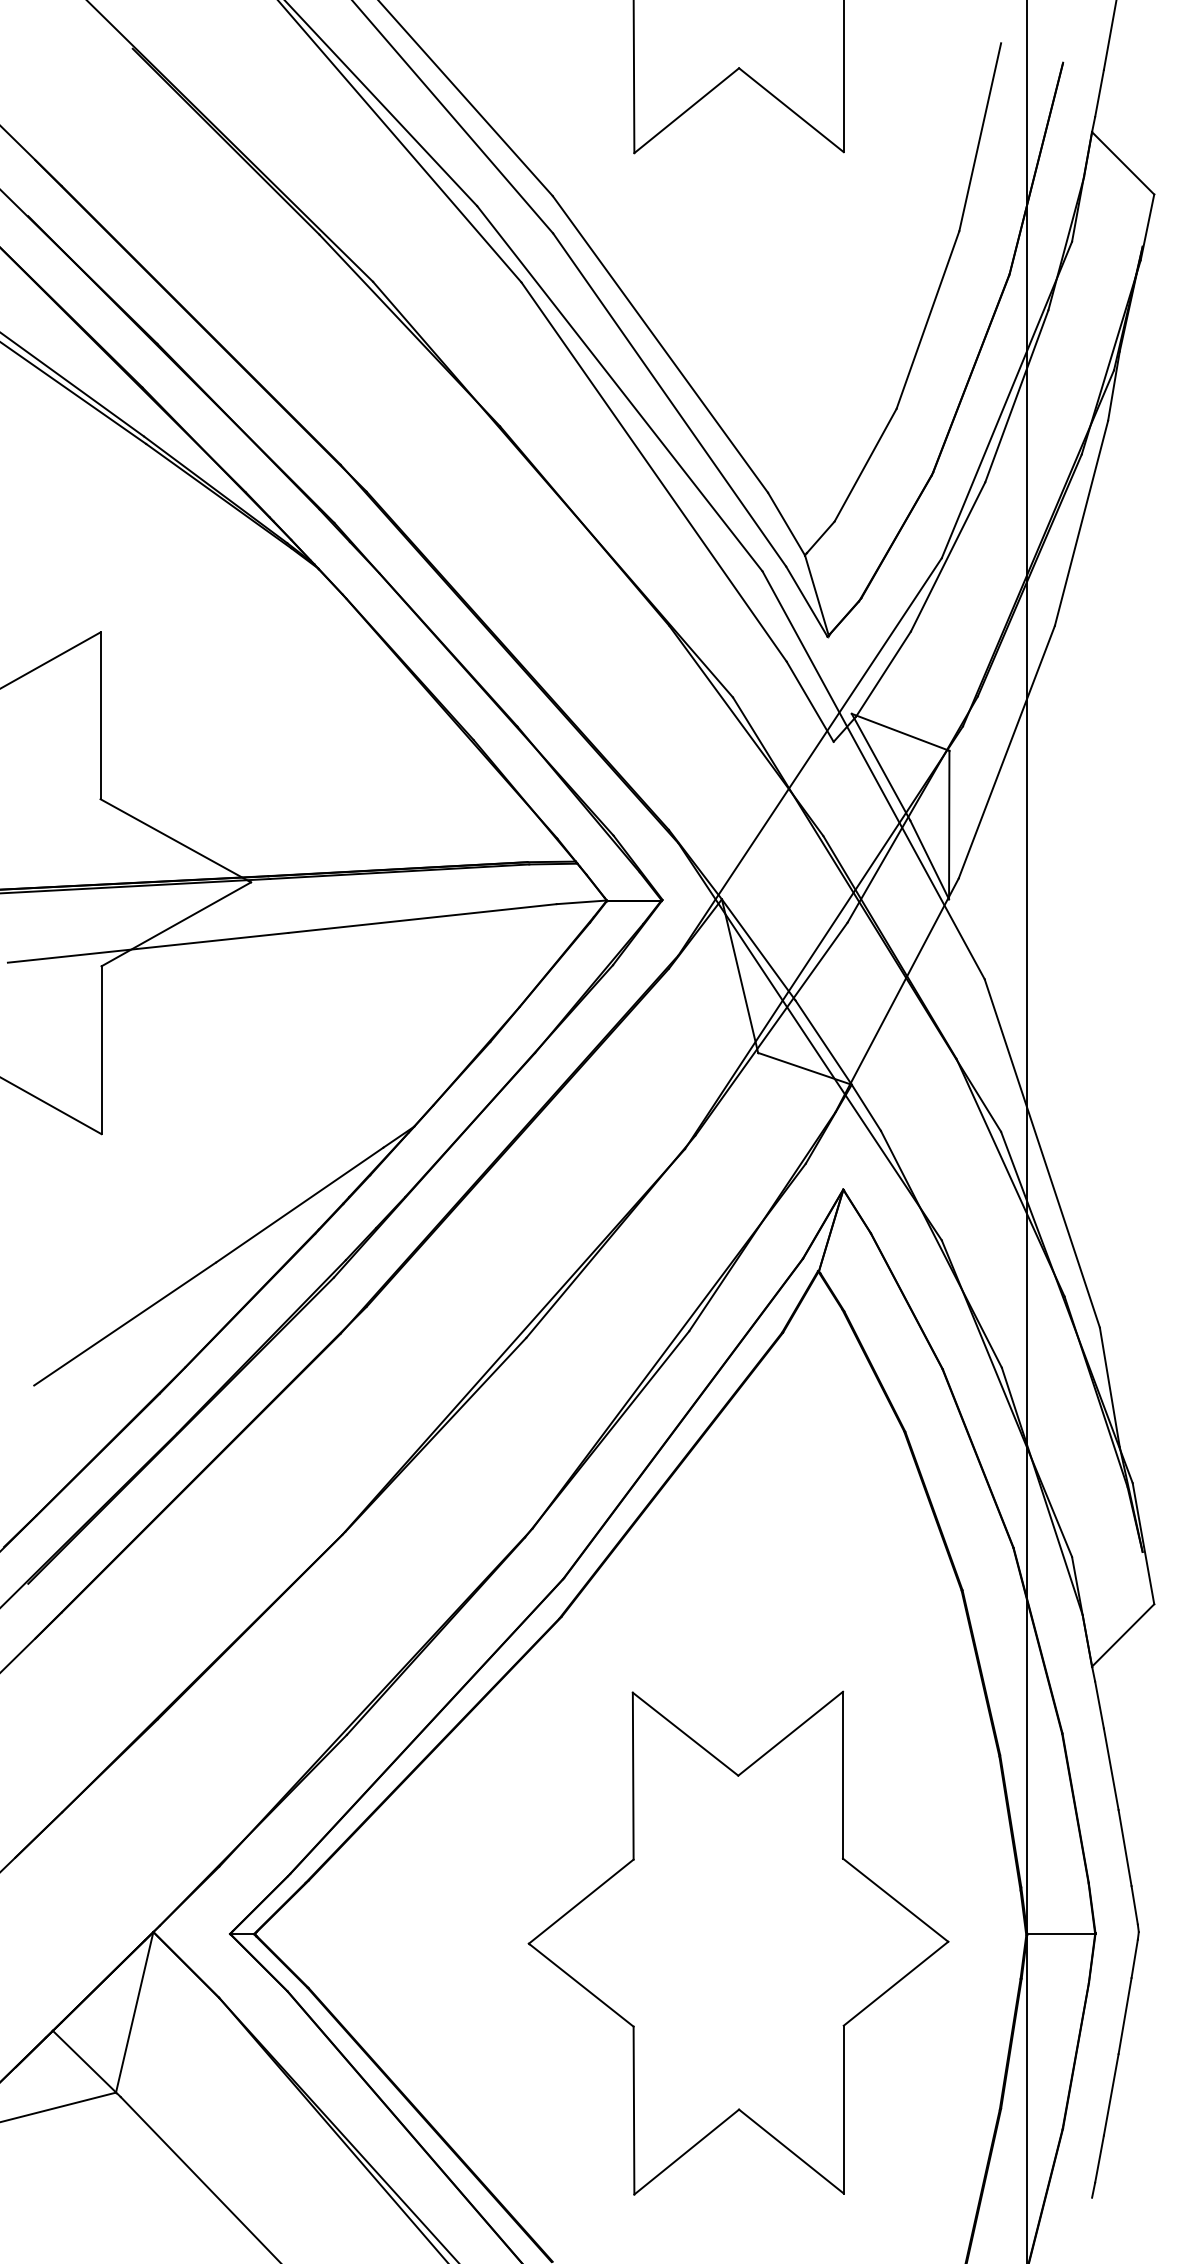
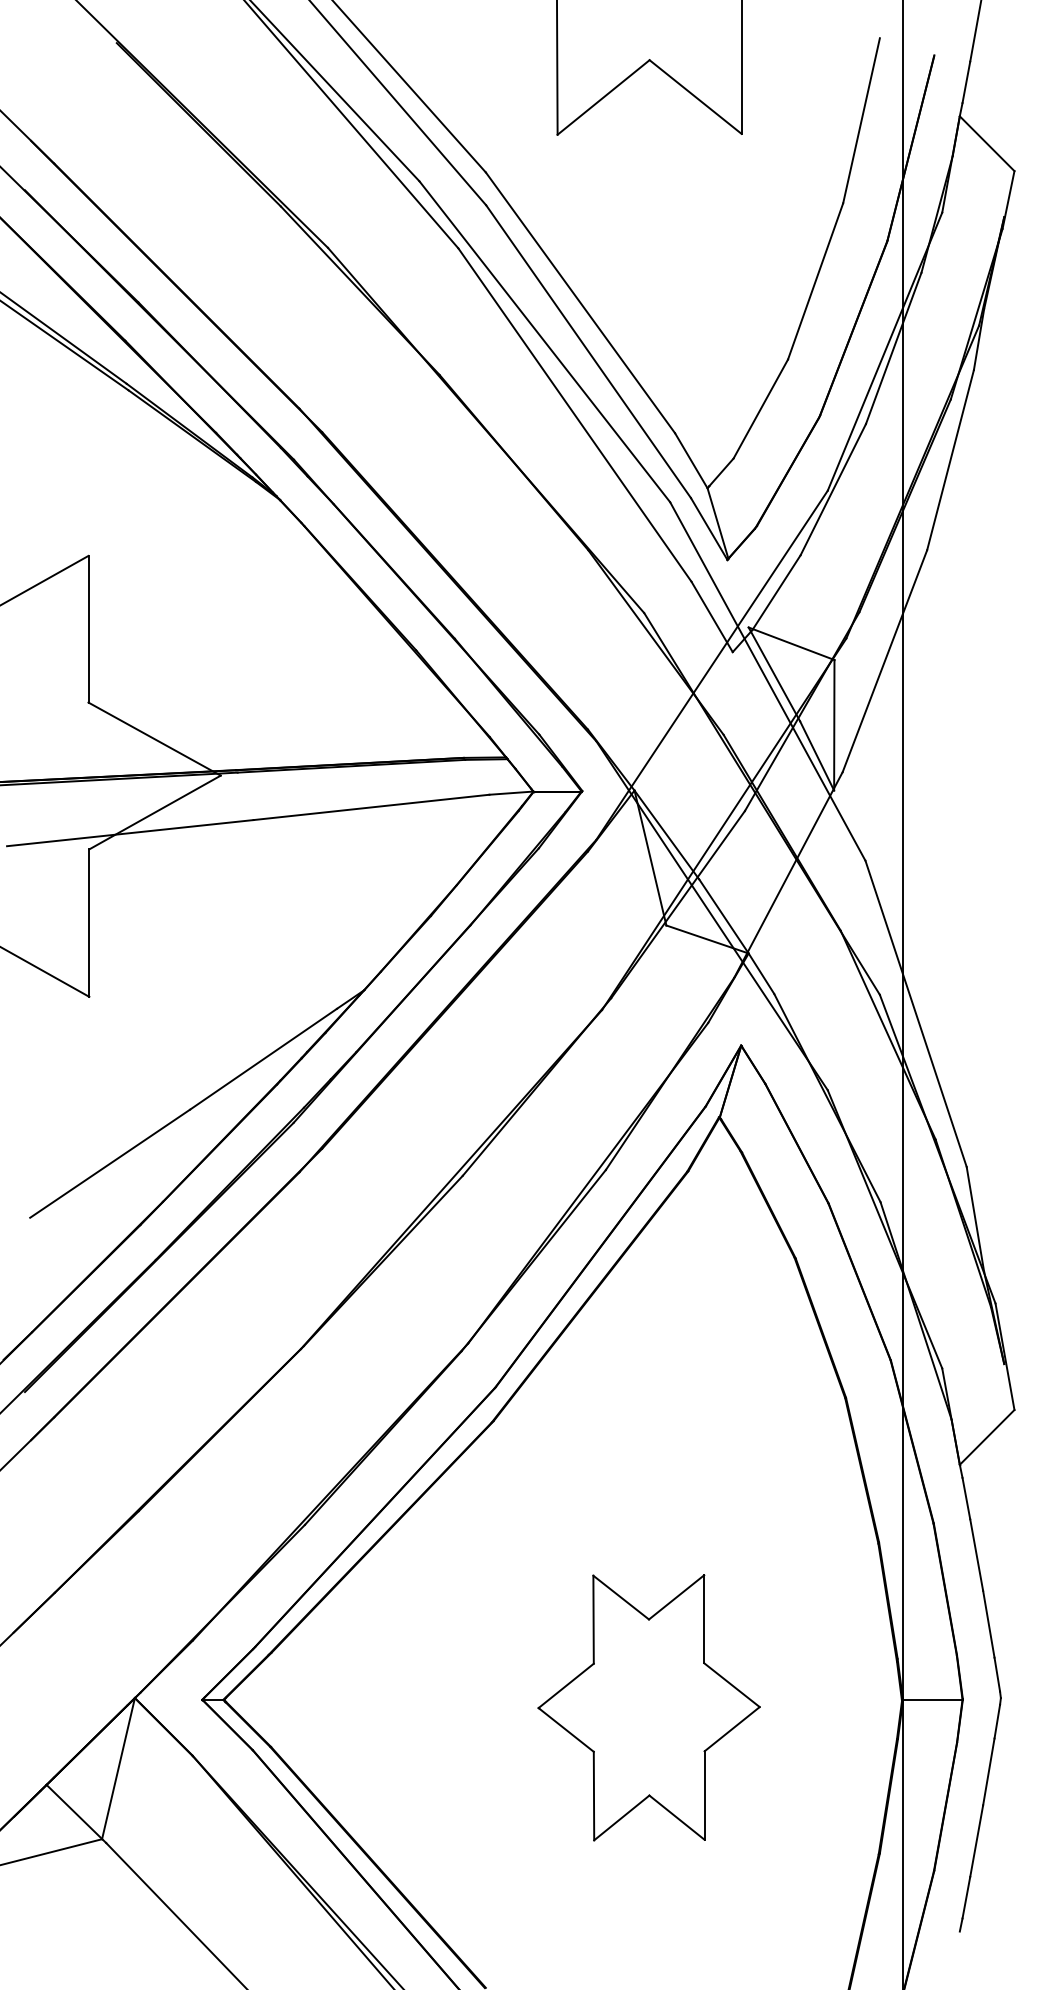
part: (738, 1942) -> (649, 1707), size x0.6

